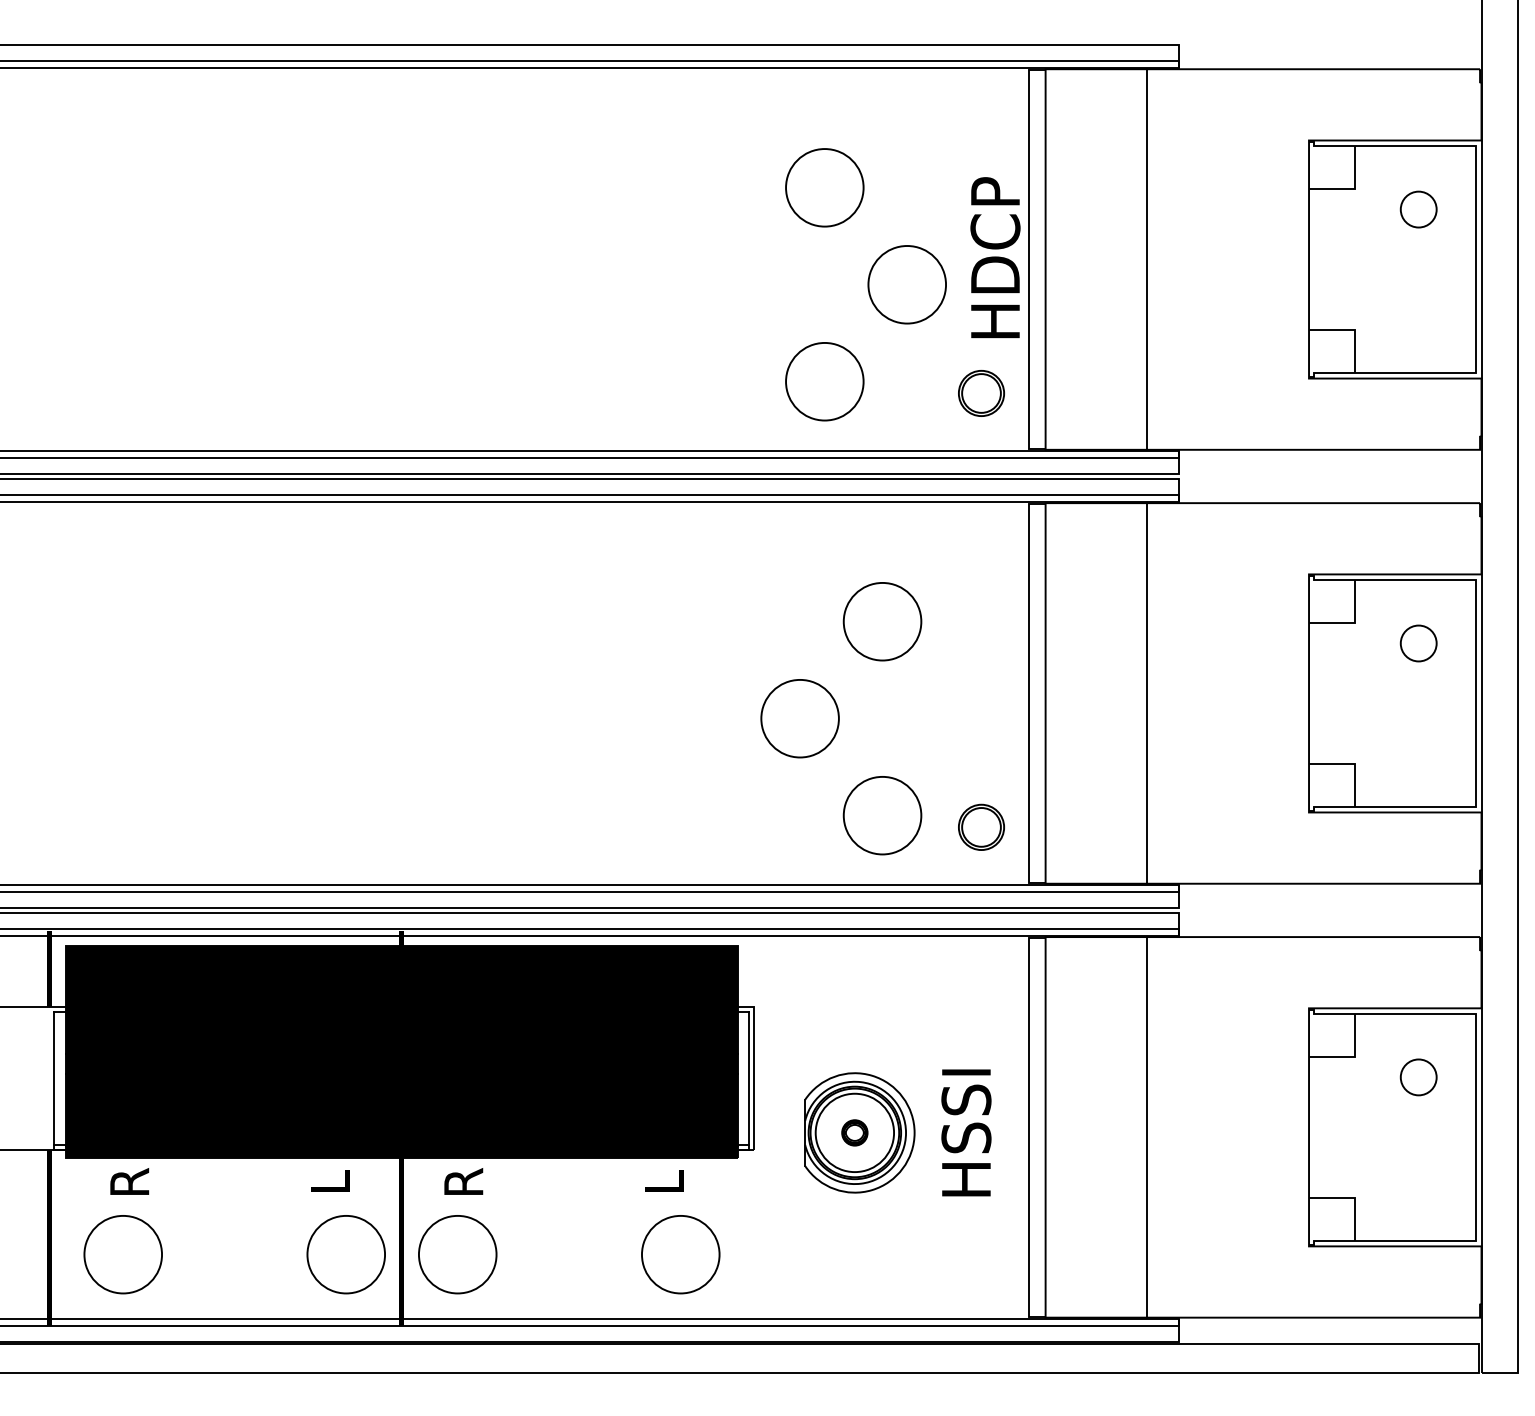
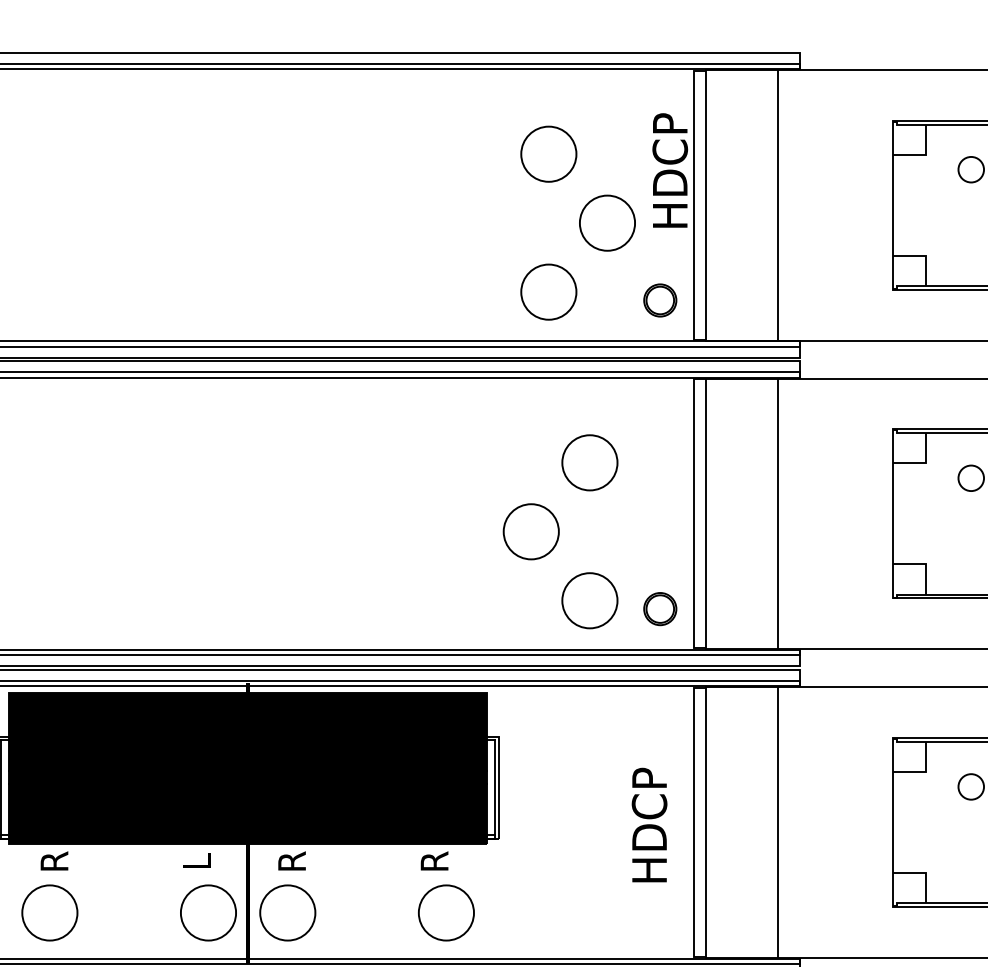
text: (995, 257) -> (670, 170), moved
text: (966, 1130) -> (649, 824), HSSI -> HDCP
part: (859, 1132) -> (573, 826), removed
text: (663, 1181) -> (434, 860), L -> R

